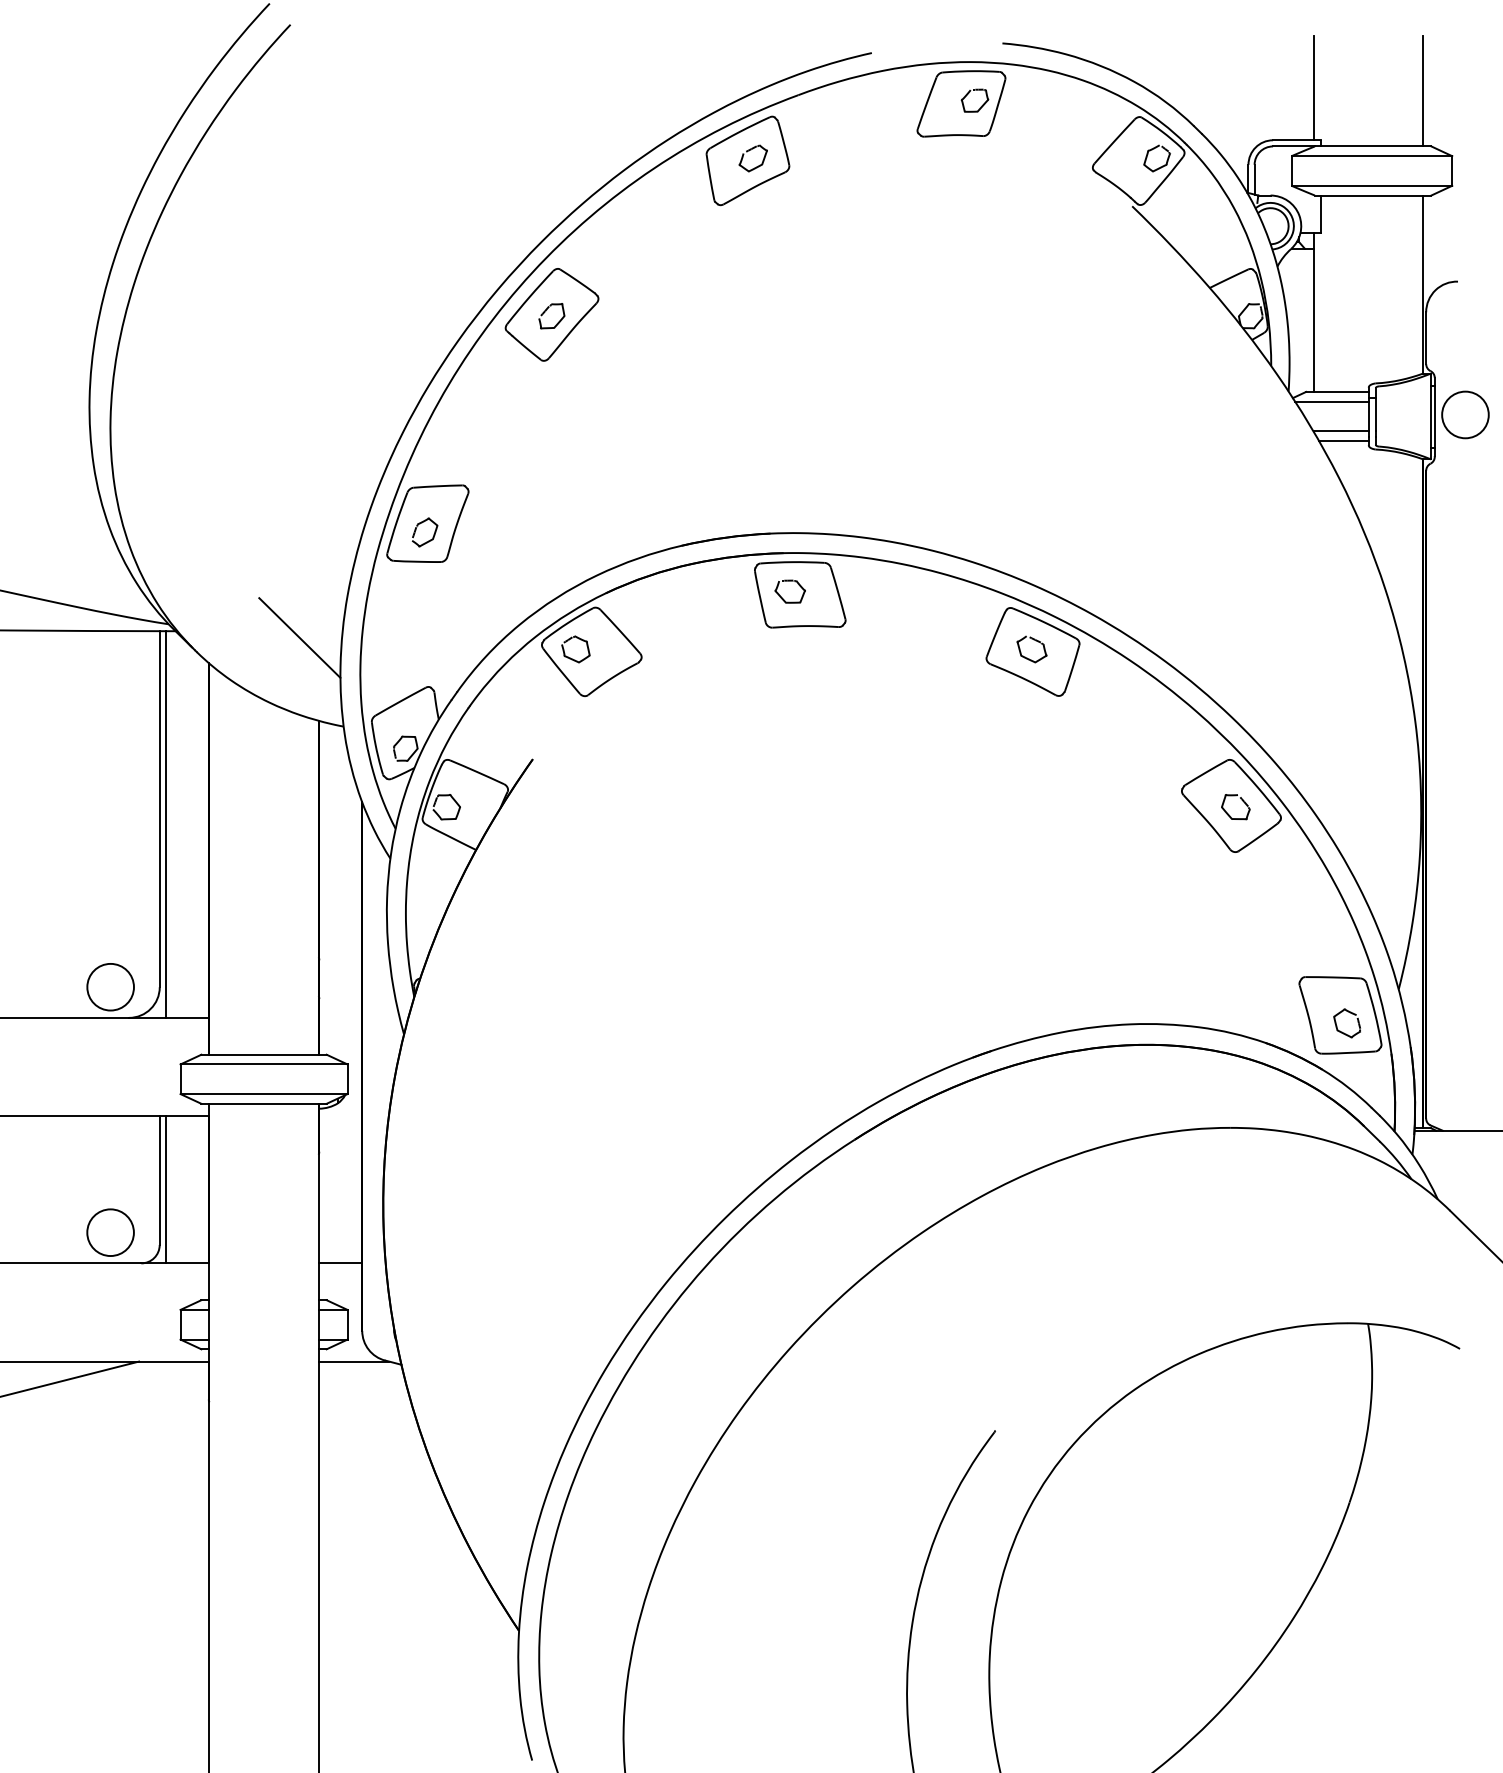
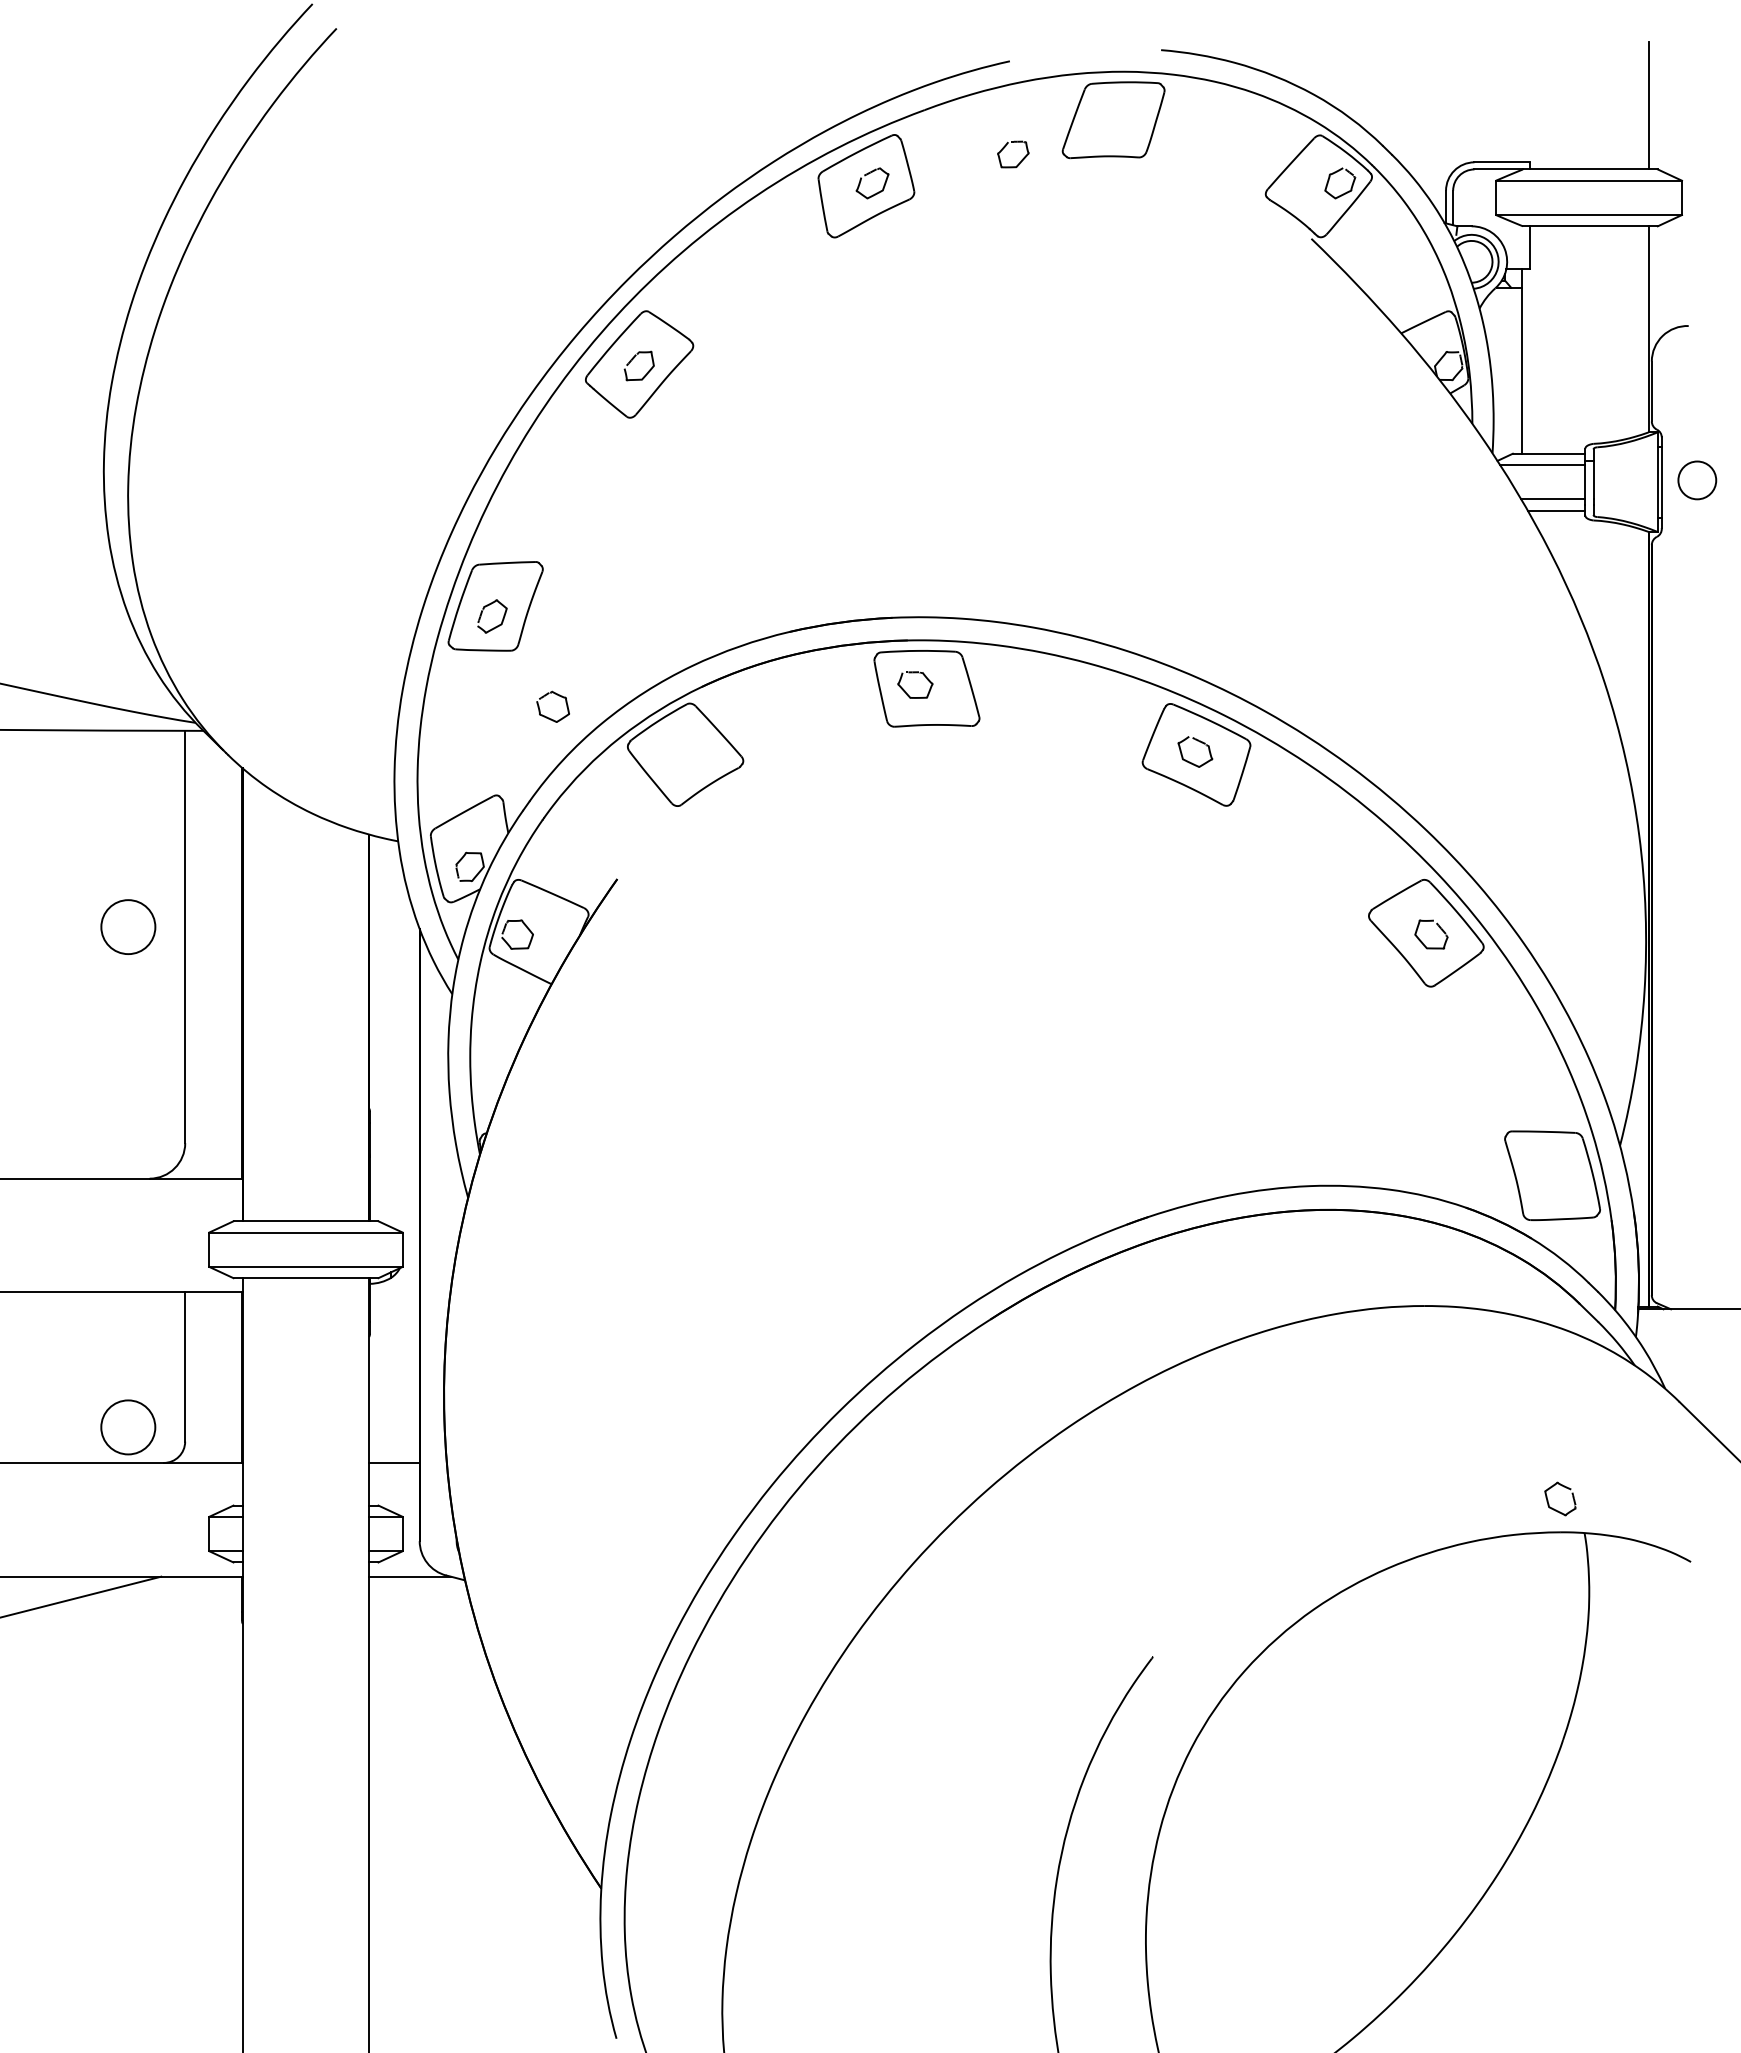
line: (1314, 87) -> (1522, 101), removed
part: (982, 105) -> (1021, 159), moved
circle: (1465, 415) -> (1697, 480), size x0.7
line: (299, 637) -> (347, 738), removed
part: (571, 657) -> (547, 716), moved
line: (166, 824) -> (192, 954), removed
circle: (110, 986) -> (128, 926), moved
part: (1349, 1013) -> (1563, 1487), moved
line: (166, 1189) -> (192, 1377), removed

